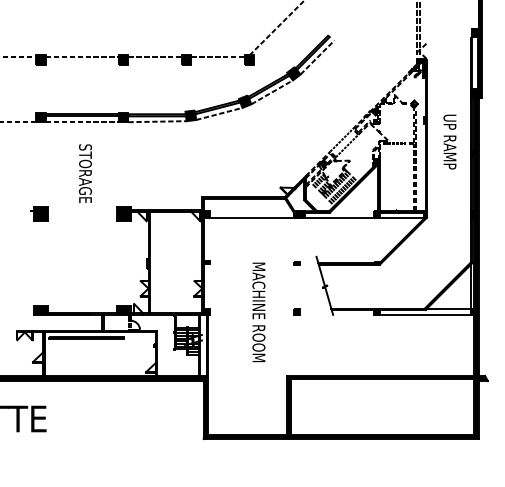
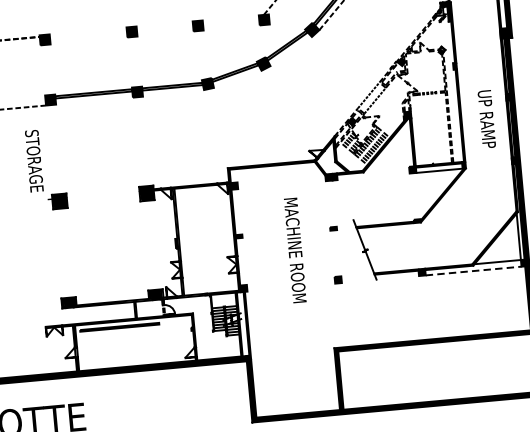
line: (81, 56) -> (87, 32), removed
line: (154, 56) -> (164, 25), removed
line: (217, 56) -> (230, 19), removed
line: (271, 92) -> (290, 51), removed
line: (219, 113) -> (237, 78), removed
line: (157, 121) -> (173, 93), removed
line: (81, 122) -> (93, 101), removed
text: (449, 141) -> (486, 118), moved
text: (85, 173) -> (34, 160), moved
line: (291, 217) -> (323, 181), removed
text: (258, 312) -> (294, 250), moved
line: (425, 315) -> (473, 271), solid -> dashed

